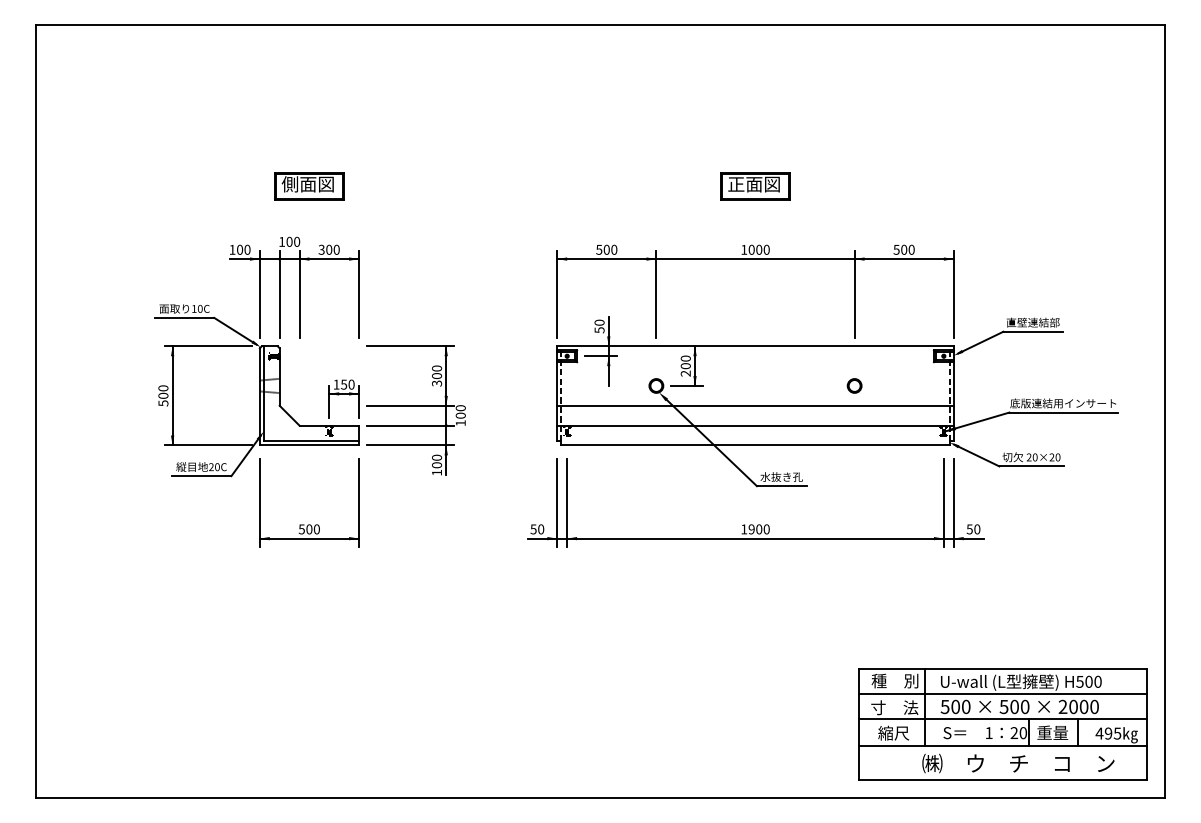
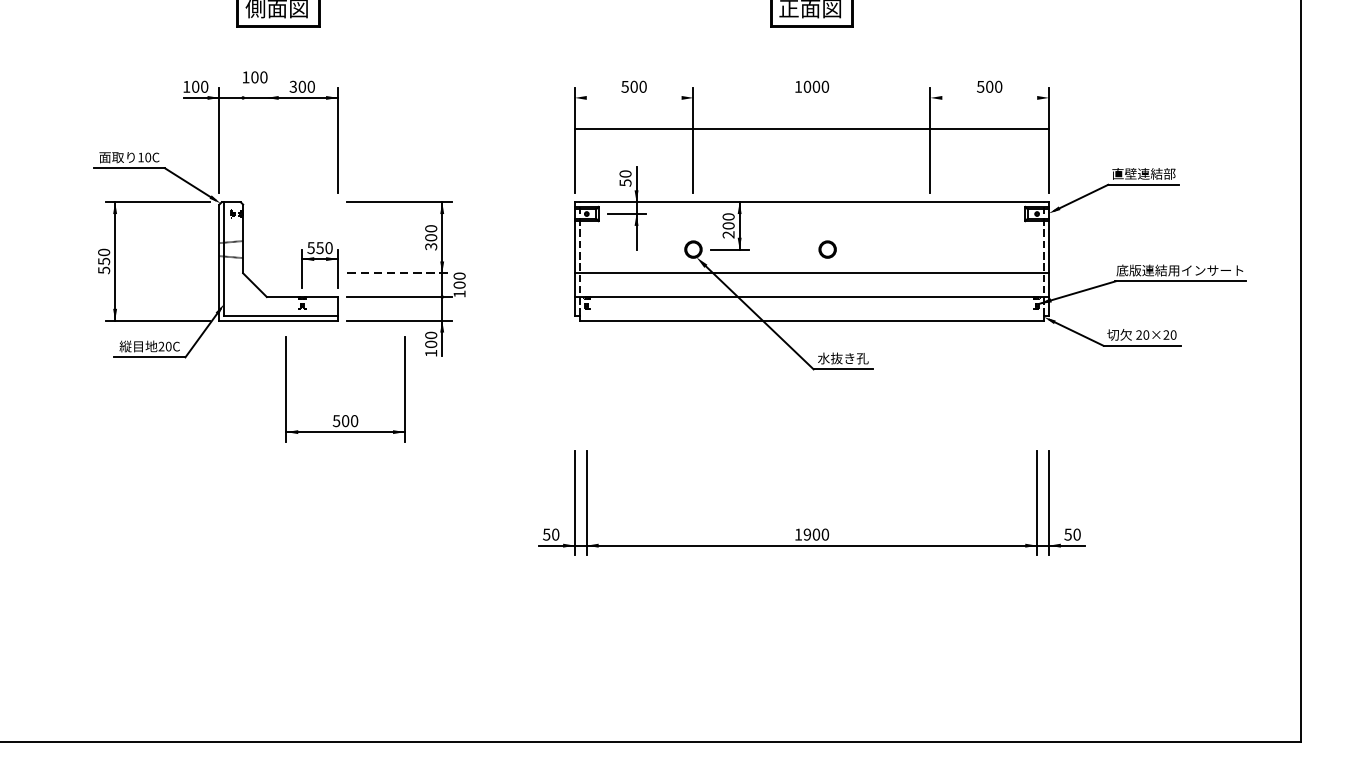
line: (755, 259) -> (811, 129), moved
line: (279, 294) -> (242, 140), removed
line: (299, 294) -> (266, 140), removed
text: (336, 384) -> (311, 247), 150 -> 550
part: (854, 385) -> (827, 249), moved
text: (163, 395) -> (104, 261), 500 -> 550
line: (410, 405) -> (399, 272), solid -> dashed
part: (309, 524) -> (345, 415), moved
part: (752, 524) -> (808, 528), moved
part: (1002, 724) -> (1107, 654), removed

